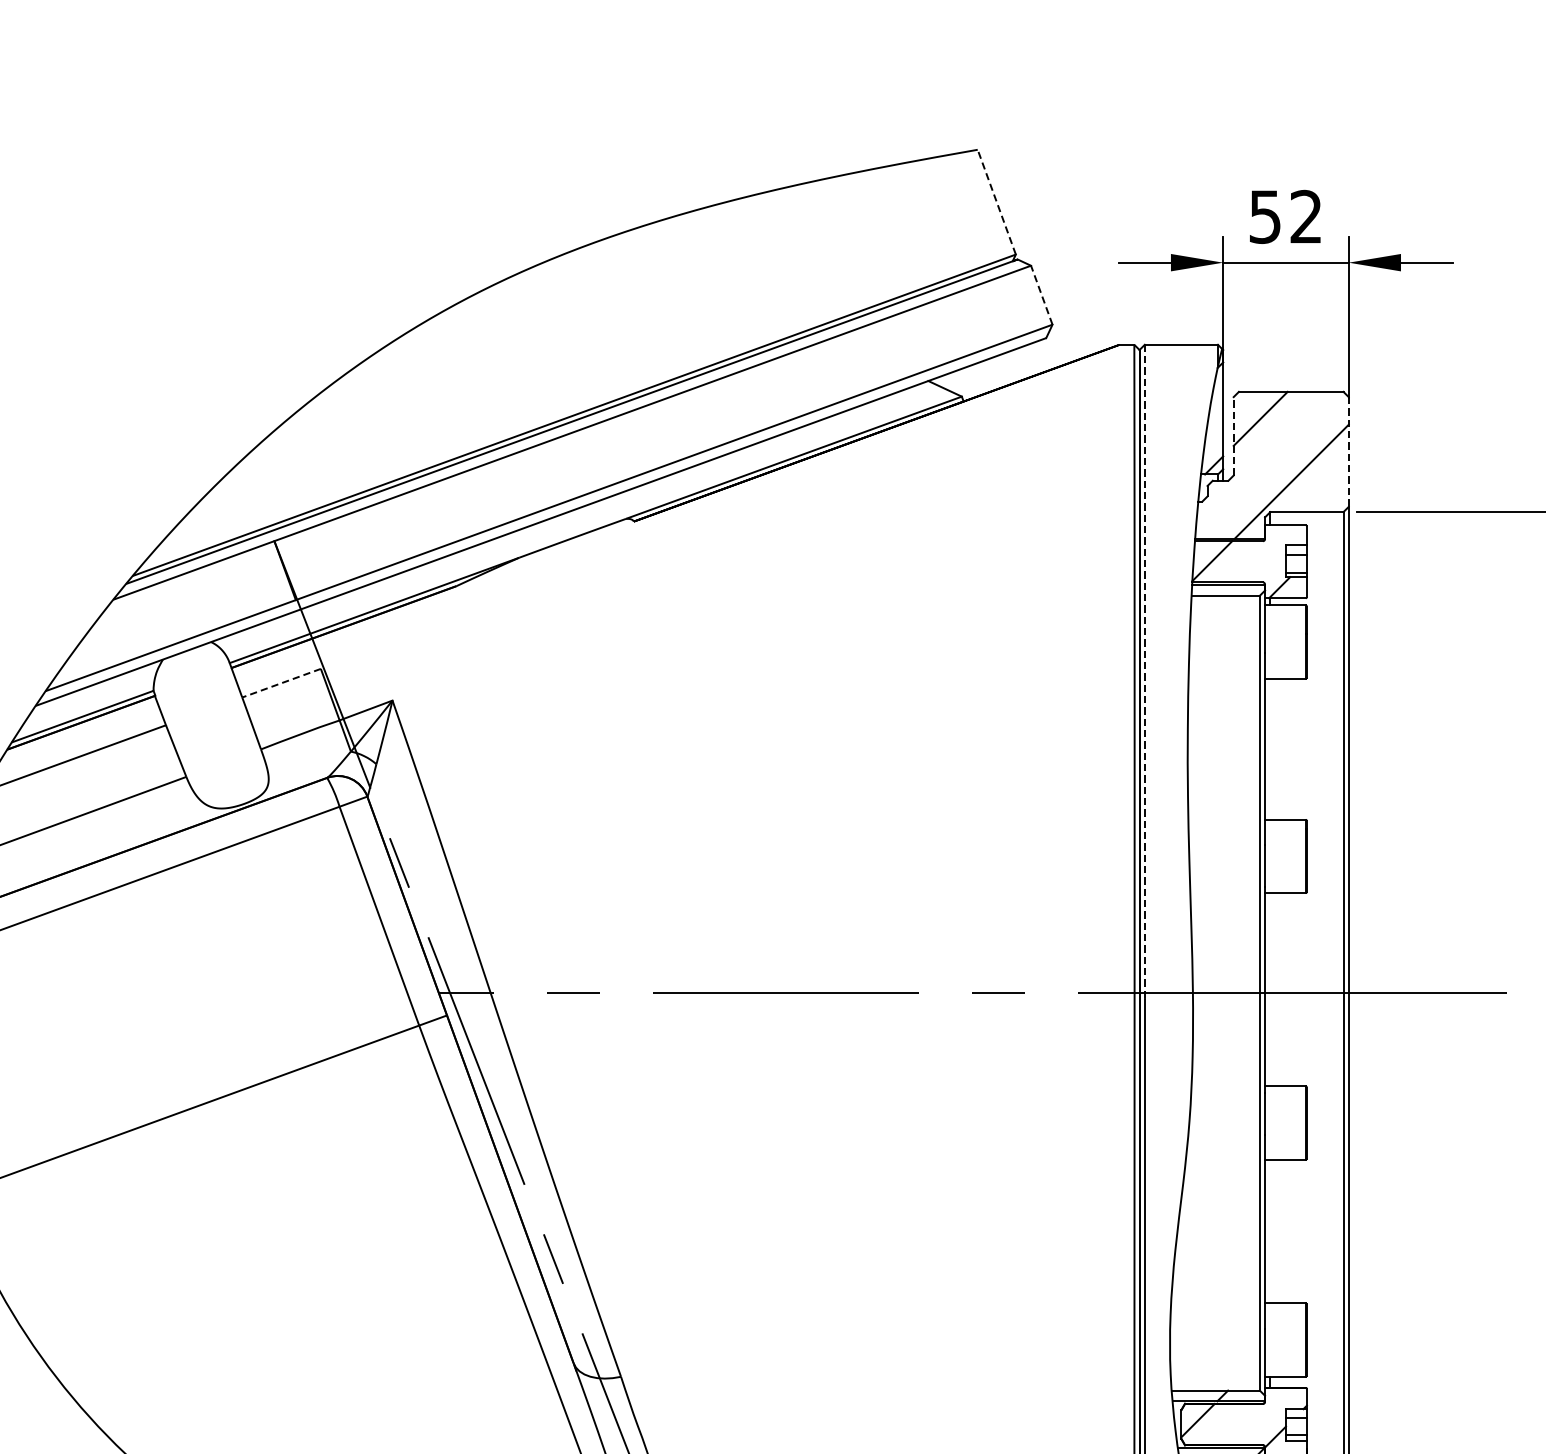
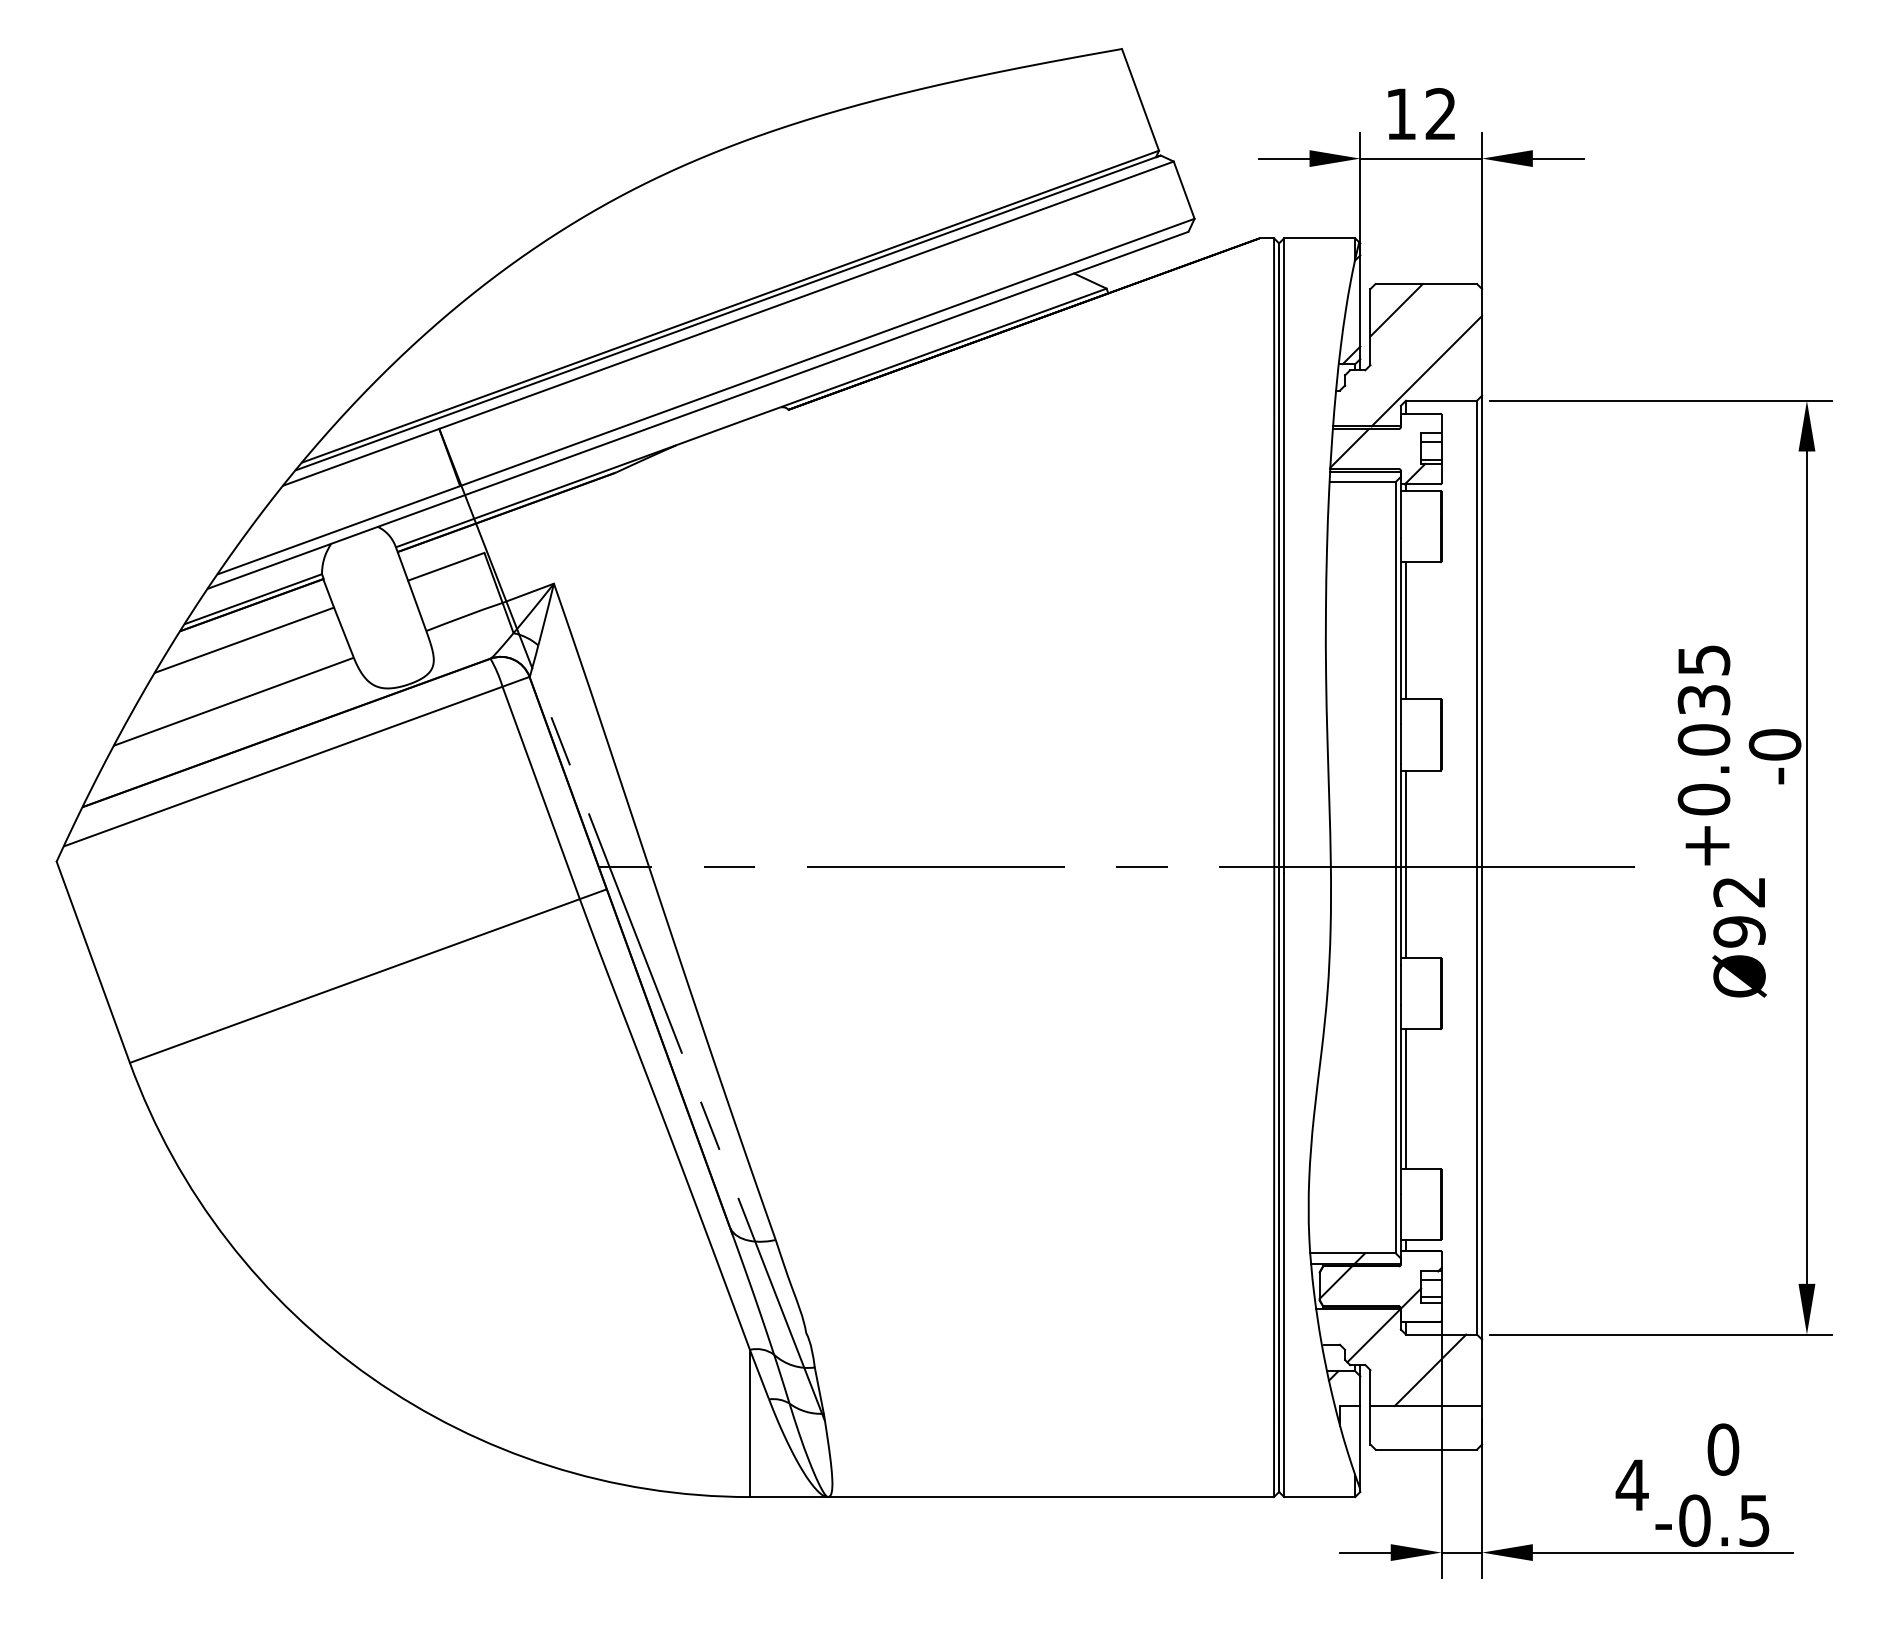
line: (996, 201) -> (1140, 99), dashed -> solid
text: (1264, 217) -> (1400, 114), 52 -> 12
line: (1042, 294) -> (1184, 189), dashed -> solid
line: (1233, 435) -> (1370, 326), dashed -> solid
line: (1349, 452) -> (1482, 342), dashed -> solid
line: (1145, 672) -> (1284, 556), dashed -> solid
line: (281, 682) -> (446, 566), dashed -> solid
line: (1269, 748) -> (1405, 630), added
line: (1269, 989) -> (1405, 864), added
line: (1269, 1230) -> (1405, 1098), added

